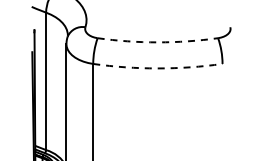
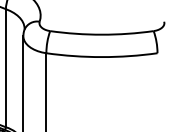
arc: (157, 42) -> (101, 34), dashed -> solid
arc: (157, 68) -> (101, 57), dashed -> solid

